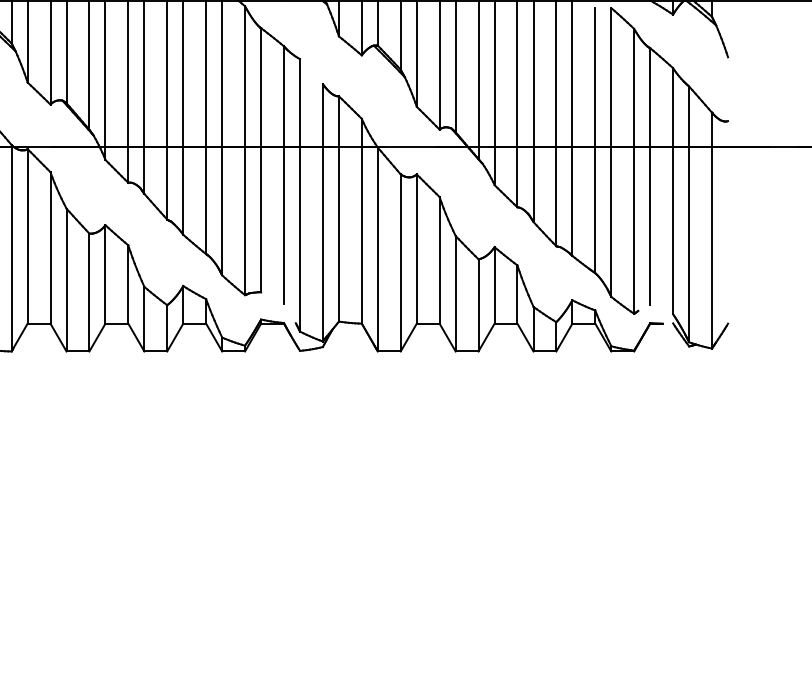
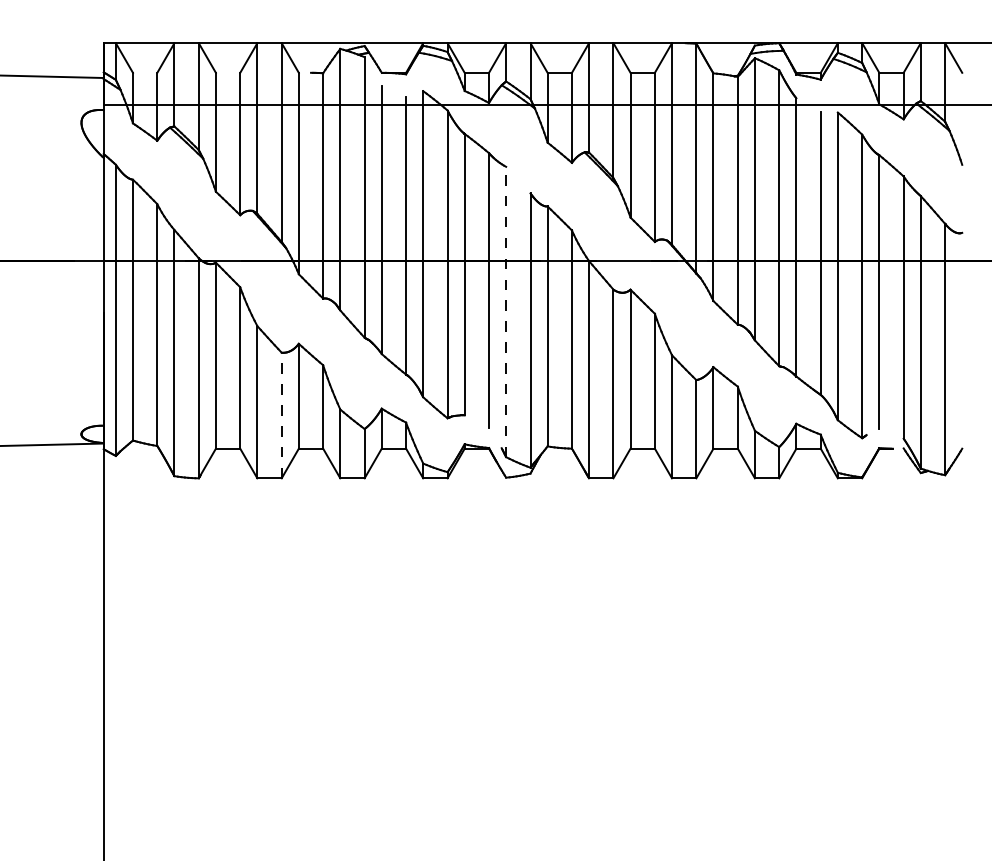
line: (300, 194) -> (506, 311), solid -> dashed
line: (89, 292) -> (281, 415), solid -> dashed

